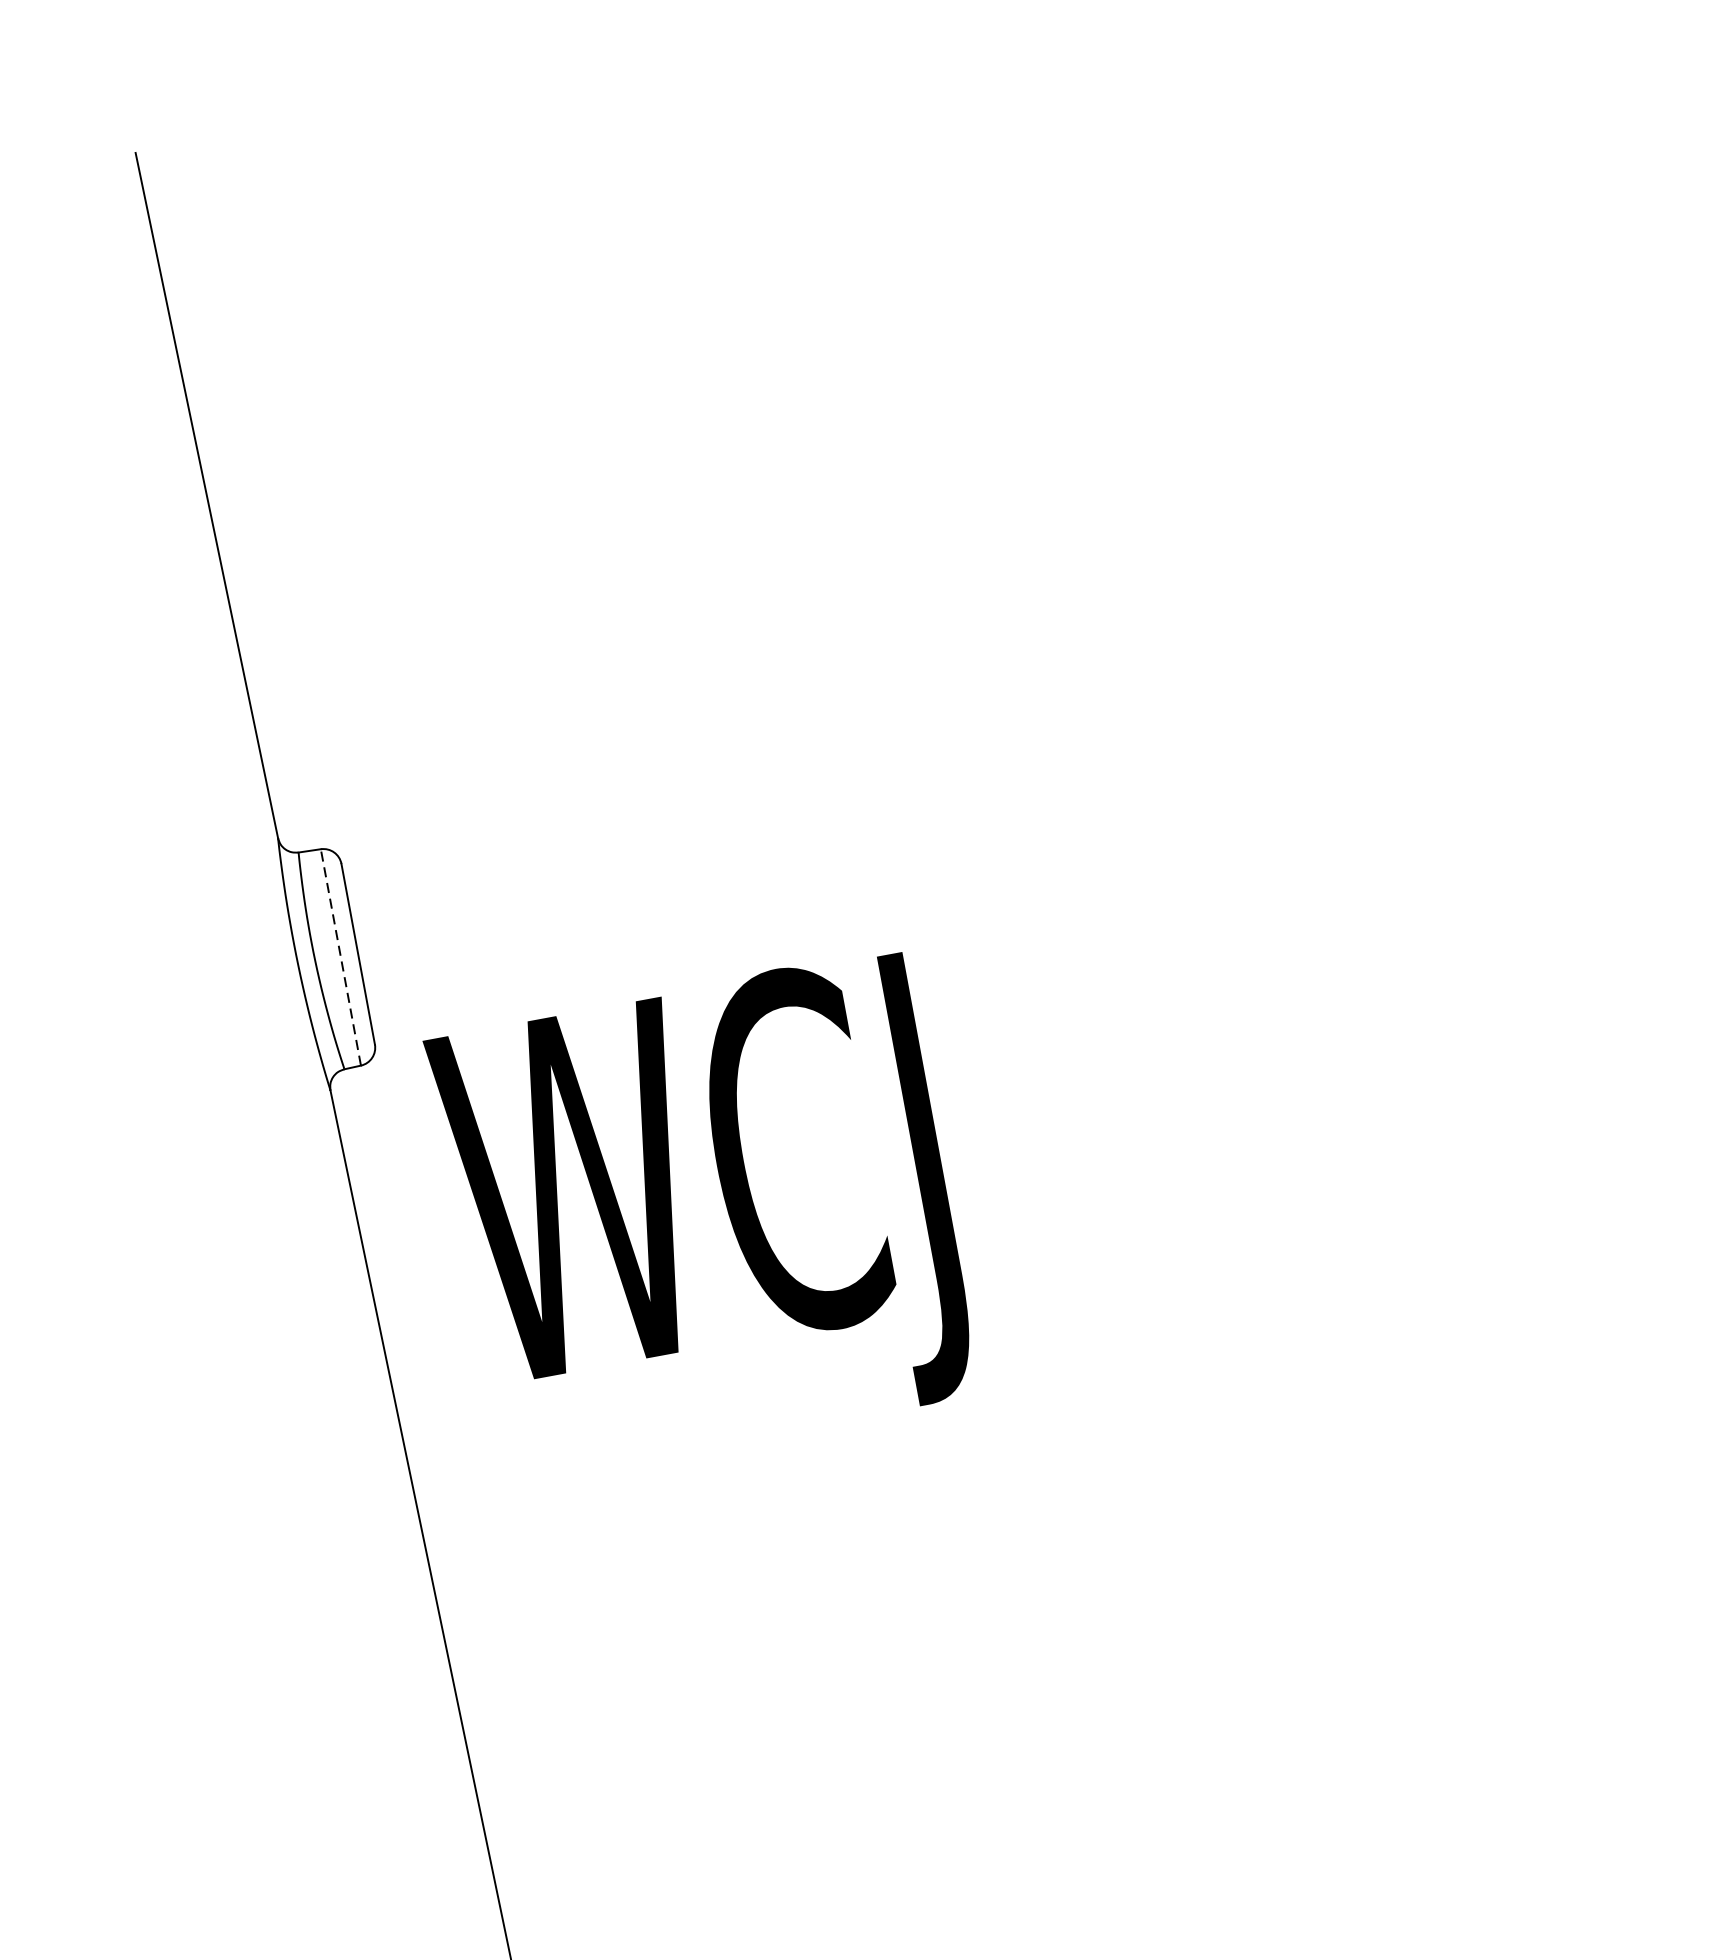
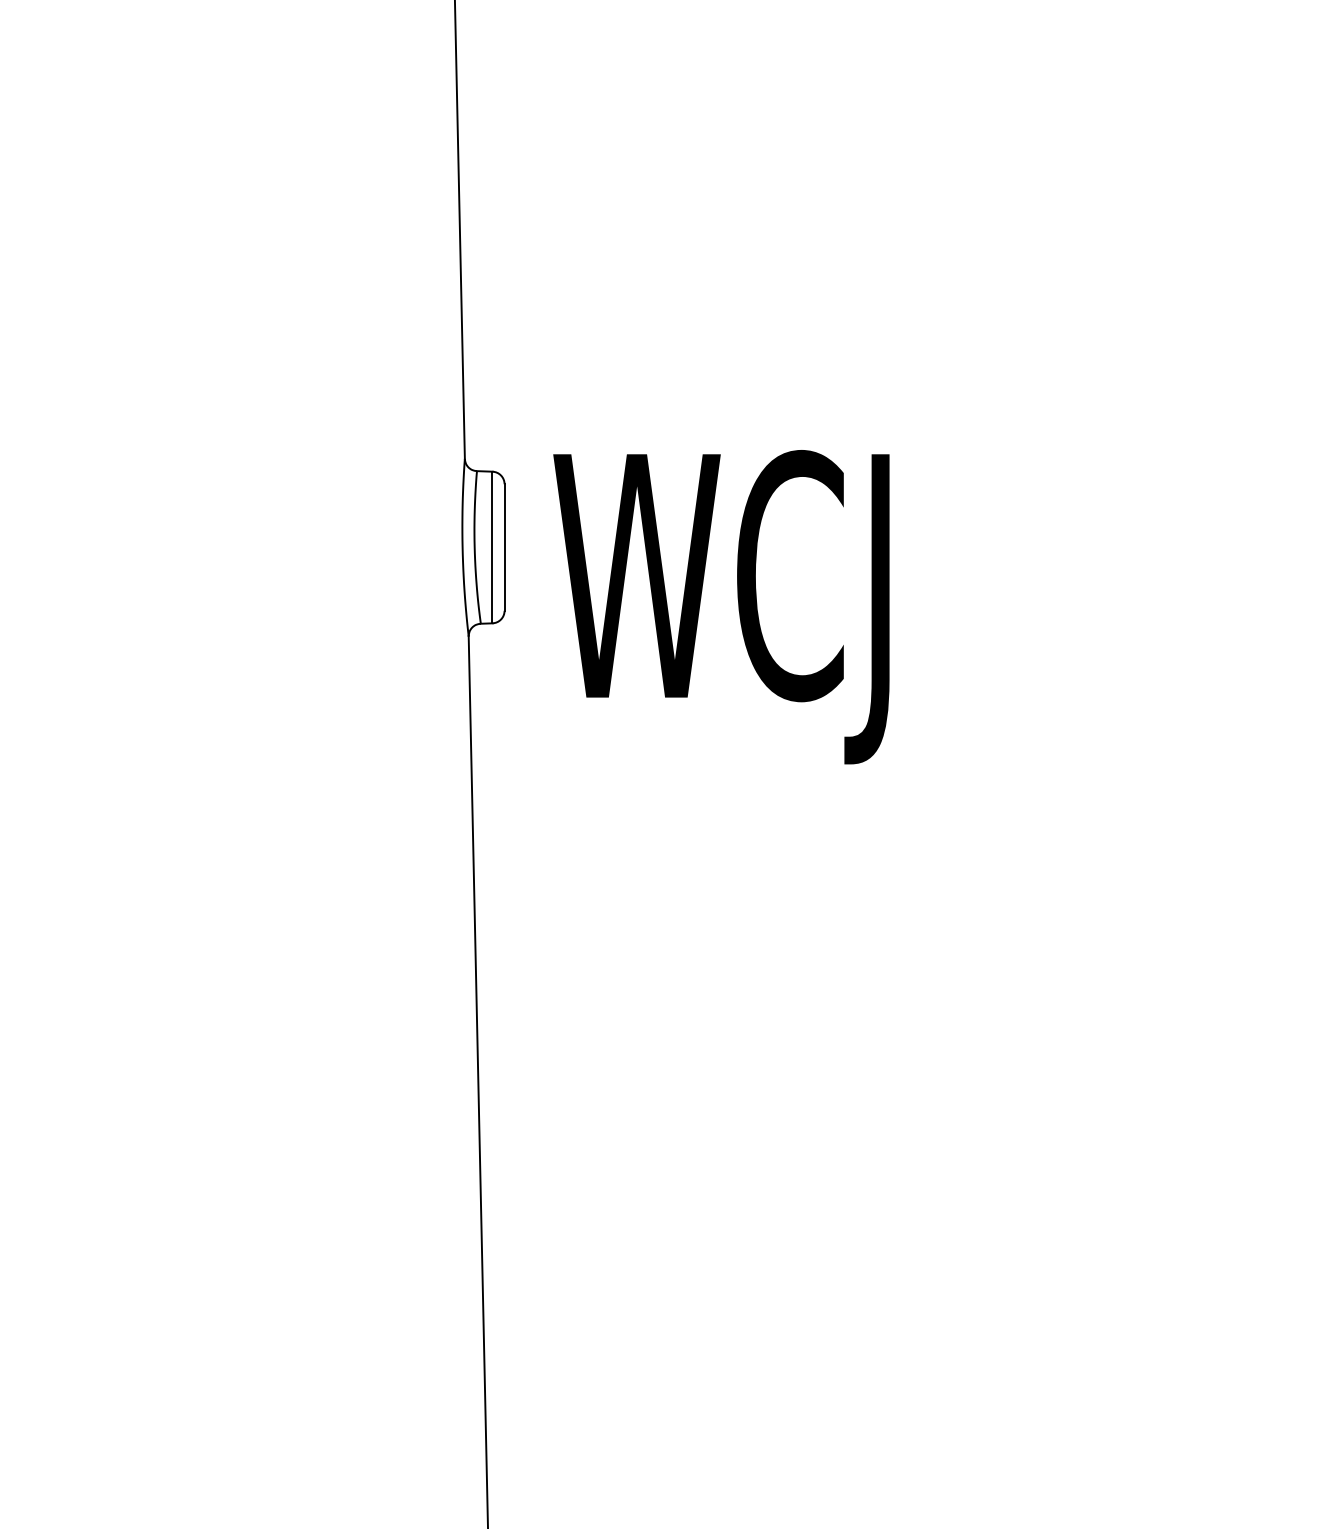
line: (340, 957) -> (492, 547), dashed -> solid
text: (703, 1214) -> (721, 607), moved

